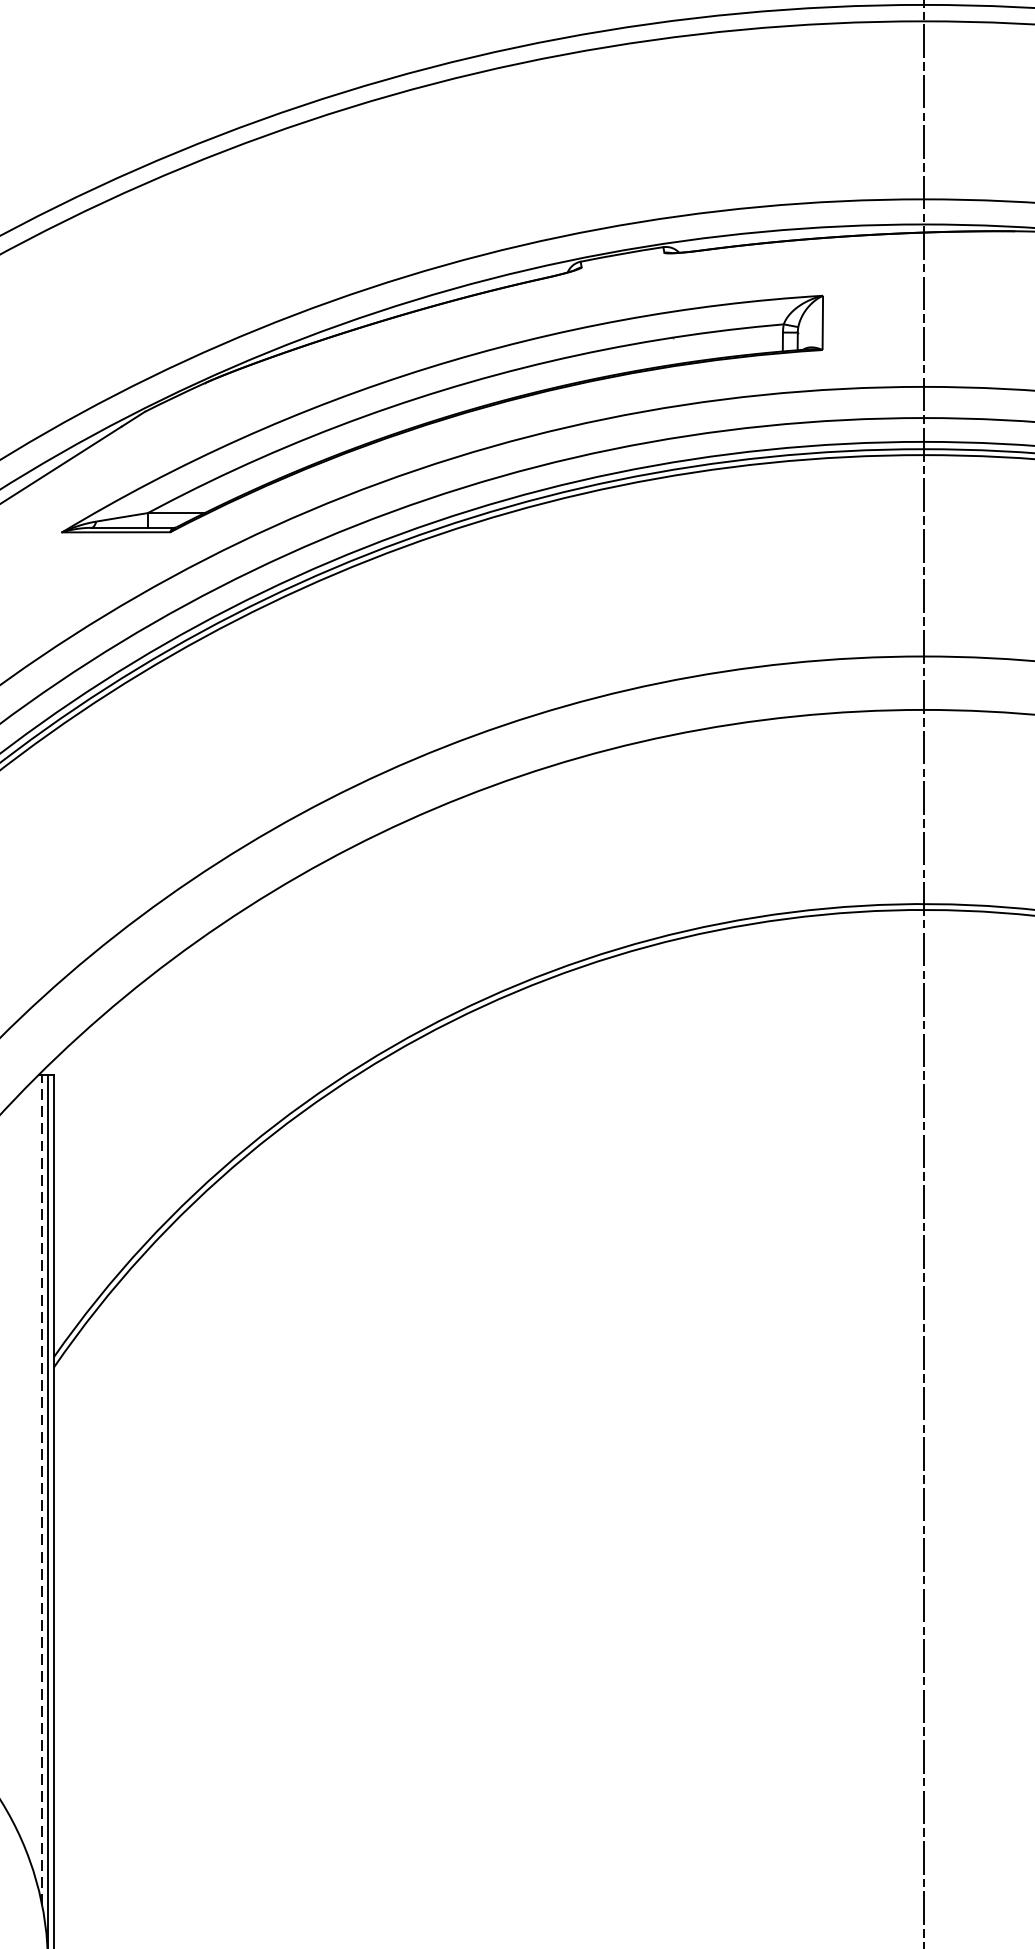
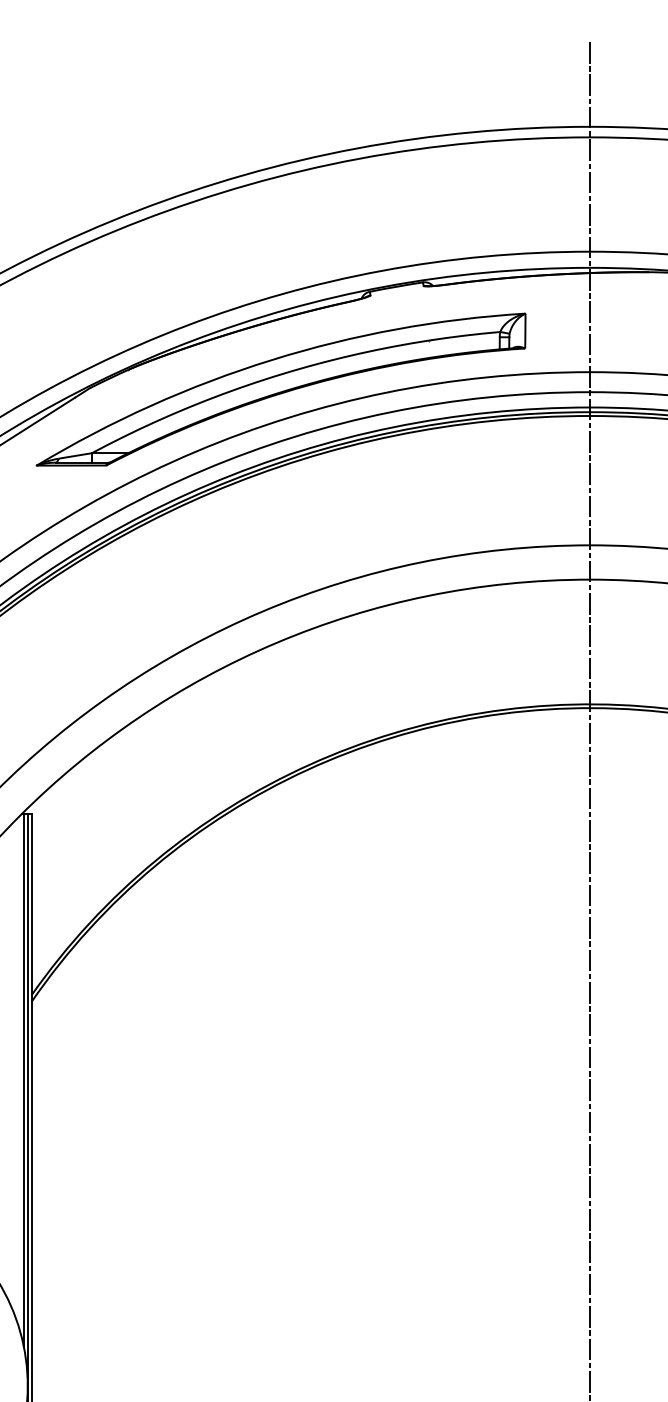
line: (41, 1489) -> (23, 1080), dashed -> solid

